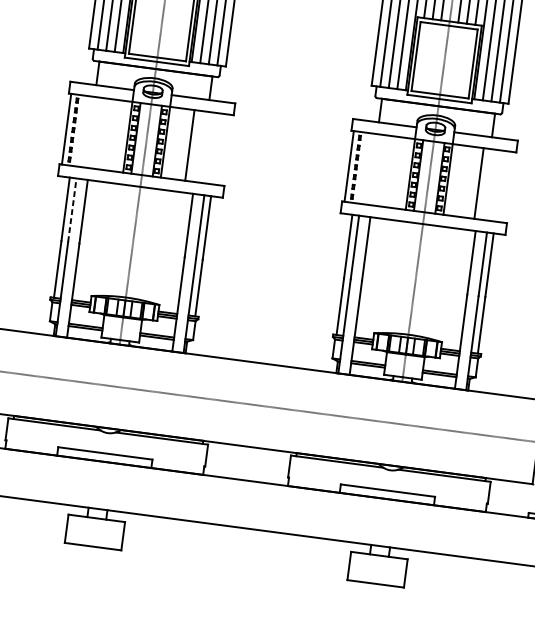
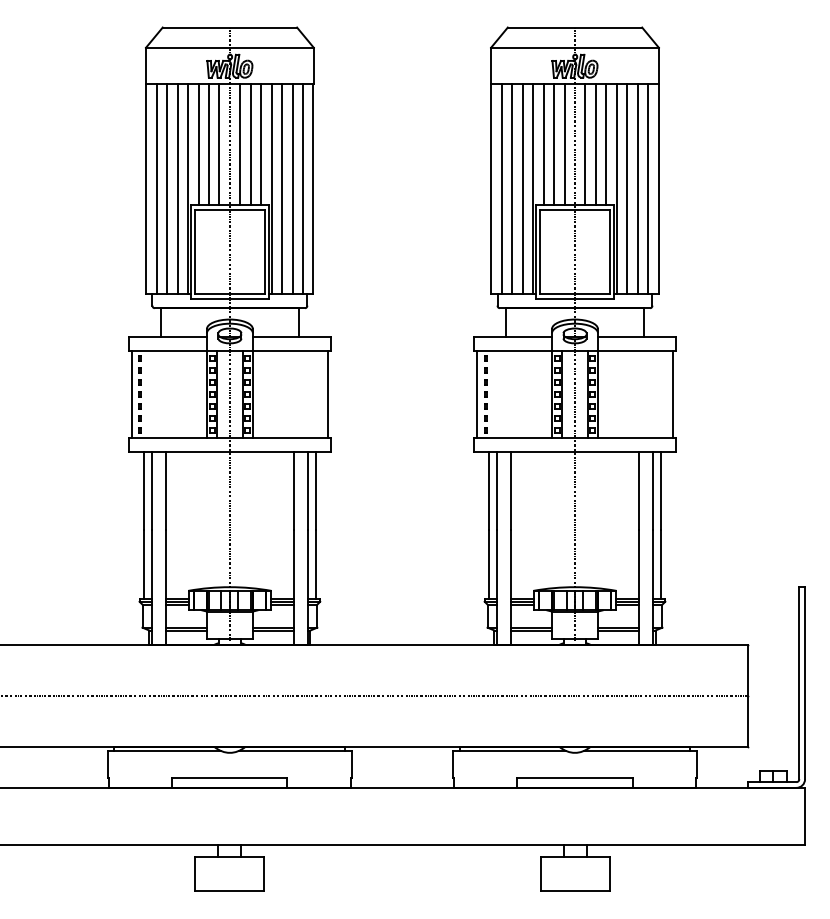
line: (189, 145) -> (327, 394), moved
line: (478, 183) -> (672, 394), moved
line: (72, 209) -> (151, 490), dashed -> solid

